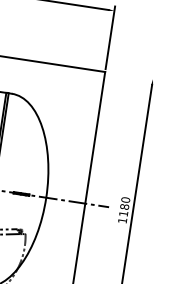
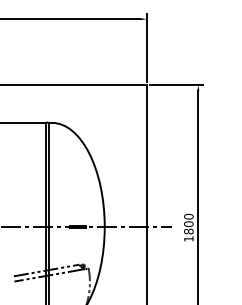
line: (132, 76) -> (176, 85), added
text: (123, 209) -> (188, 227), 1180 -> 1800

